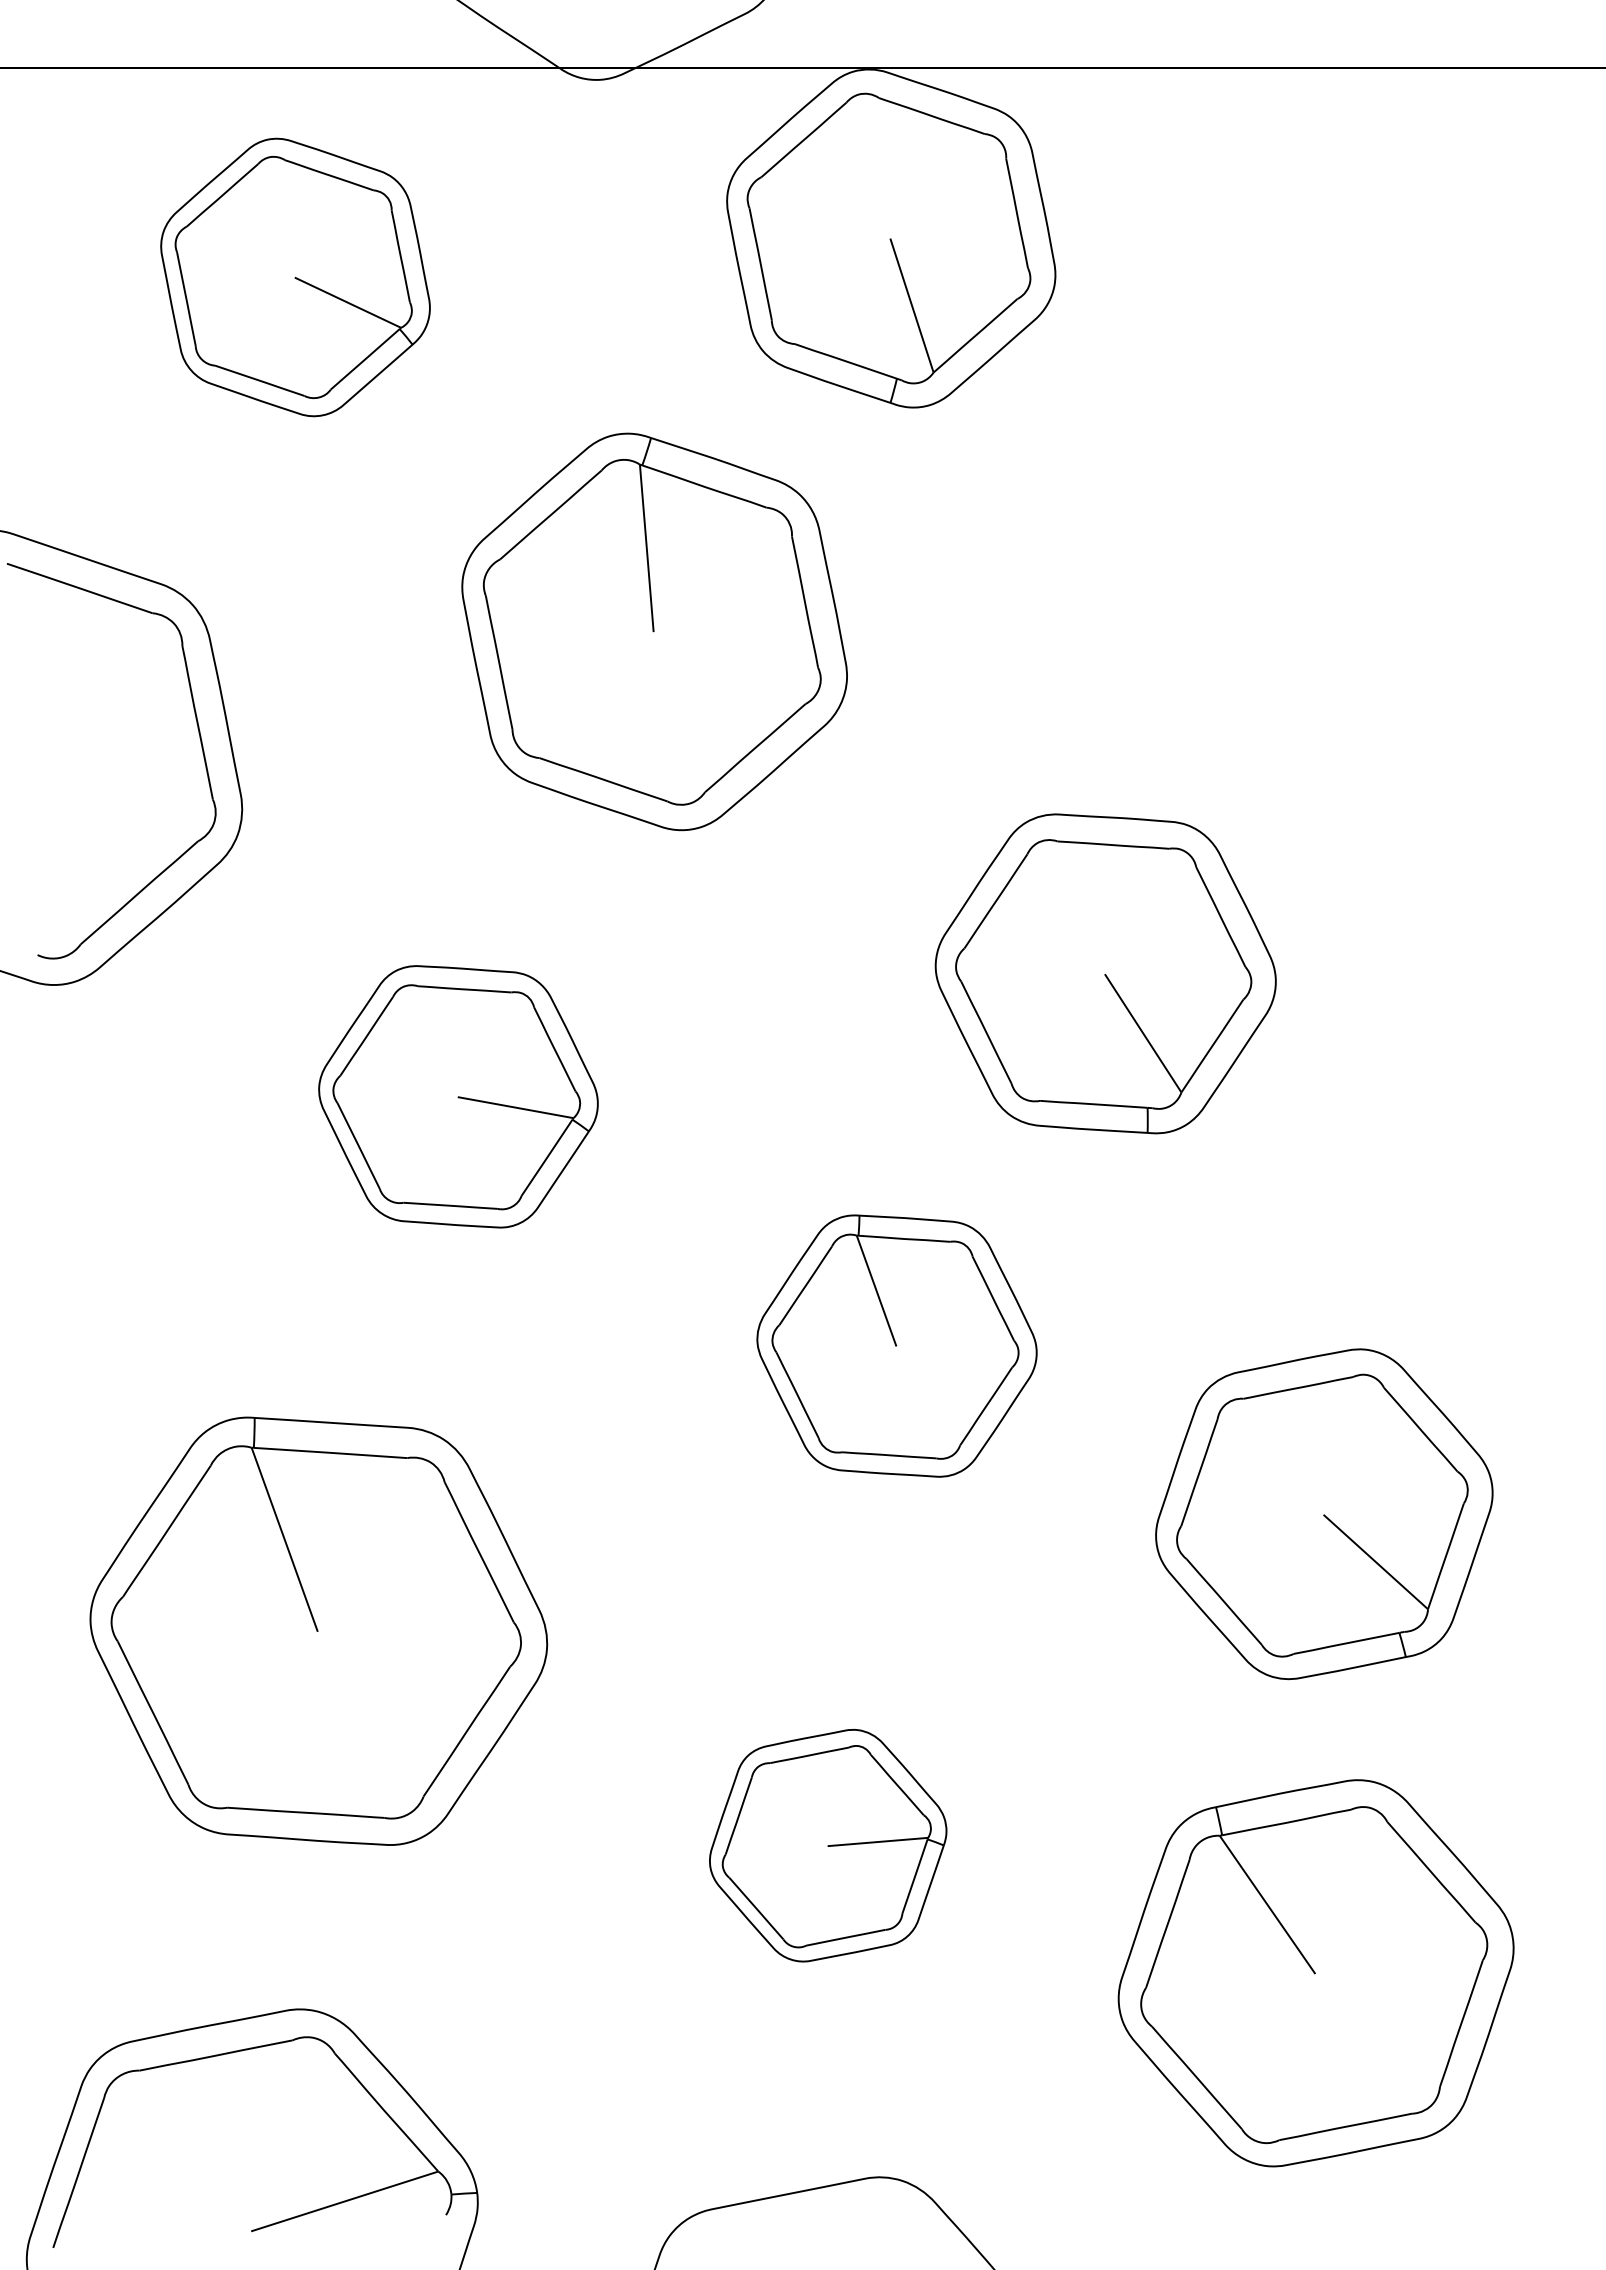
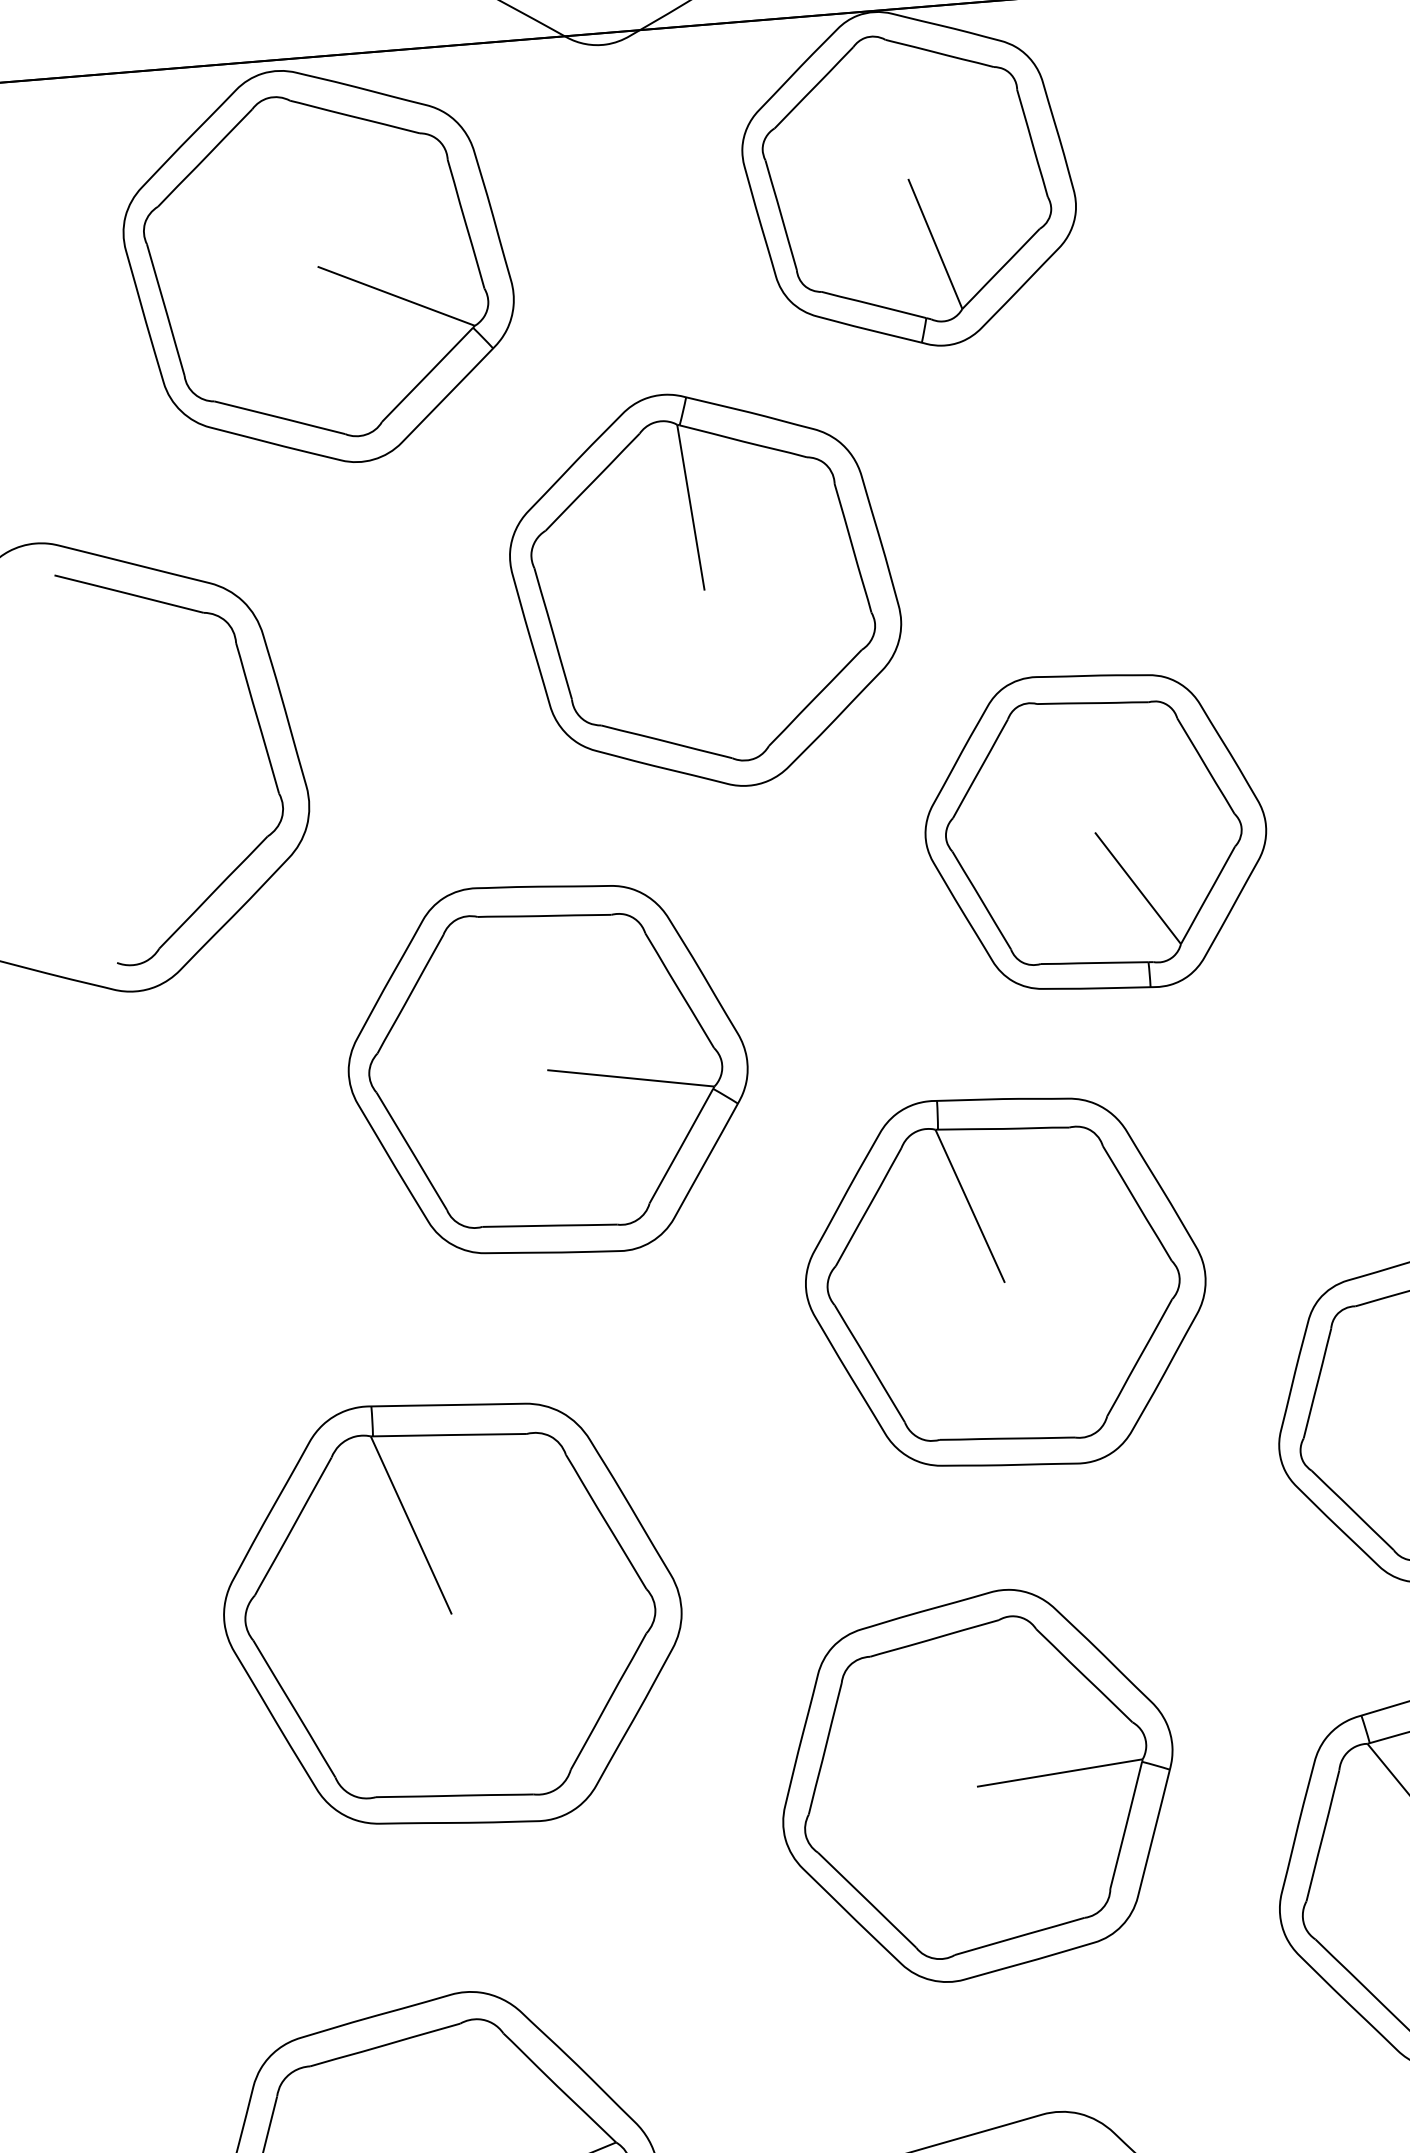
part: (295, 277) -> (318, 266), size x1.43
part: (1105, 973) -> (1095, 831), moved
part: (458, 1096) -> (548, 1069), size x1.43
part: (896, 1345) -> (1005, 1281), size x1.43
part: (828, 1845) -> (978, 1785), size x1.67

